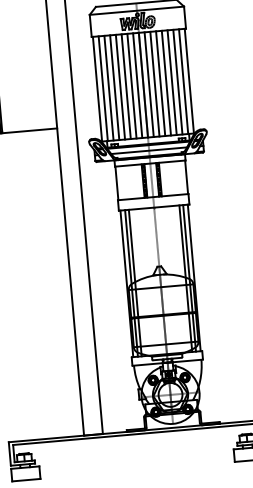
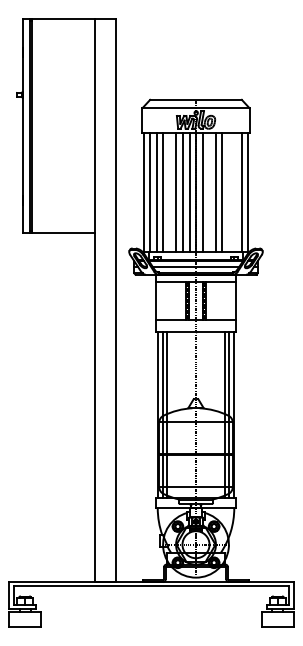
line: (178, 81) -> (235, 192), removed
line: (172, 82) -> (228, 192), removed
line: (155, 83) -> (209, 192), removed
line: (120, 86) -> (169, 192), removed

